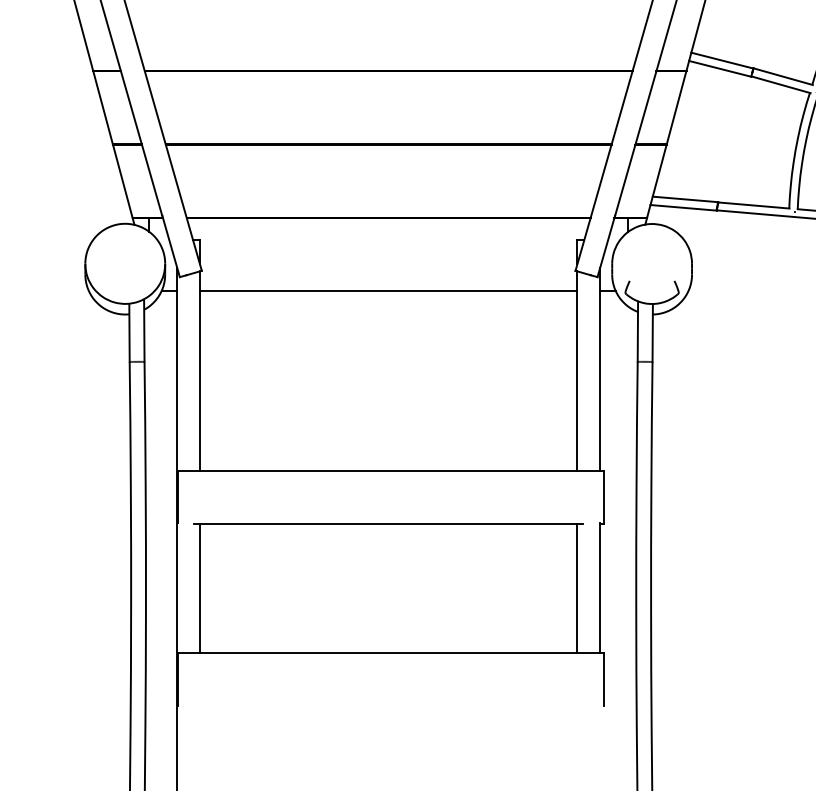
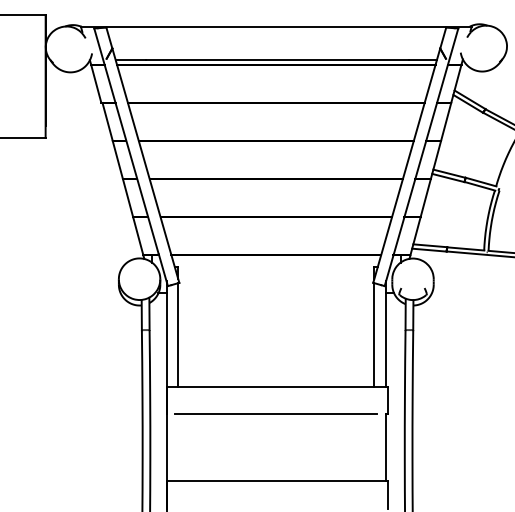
line: (389, 291) -> (276, 293), removed
line: (200, 588) -> (178, 447), removed
line: (577, 588) -> (374, 447), removed

